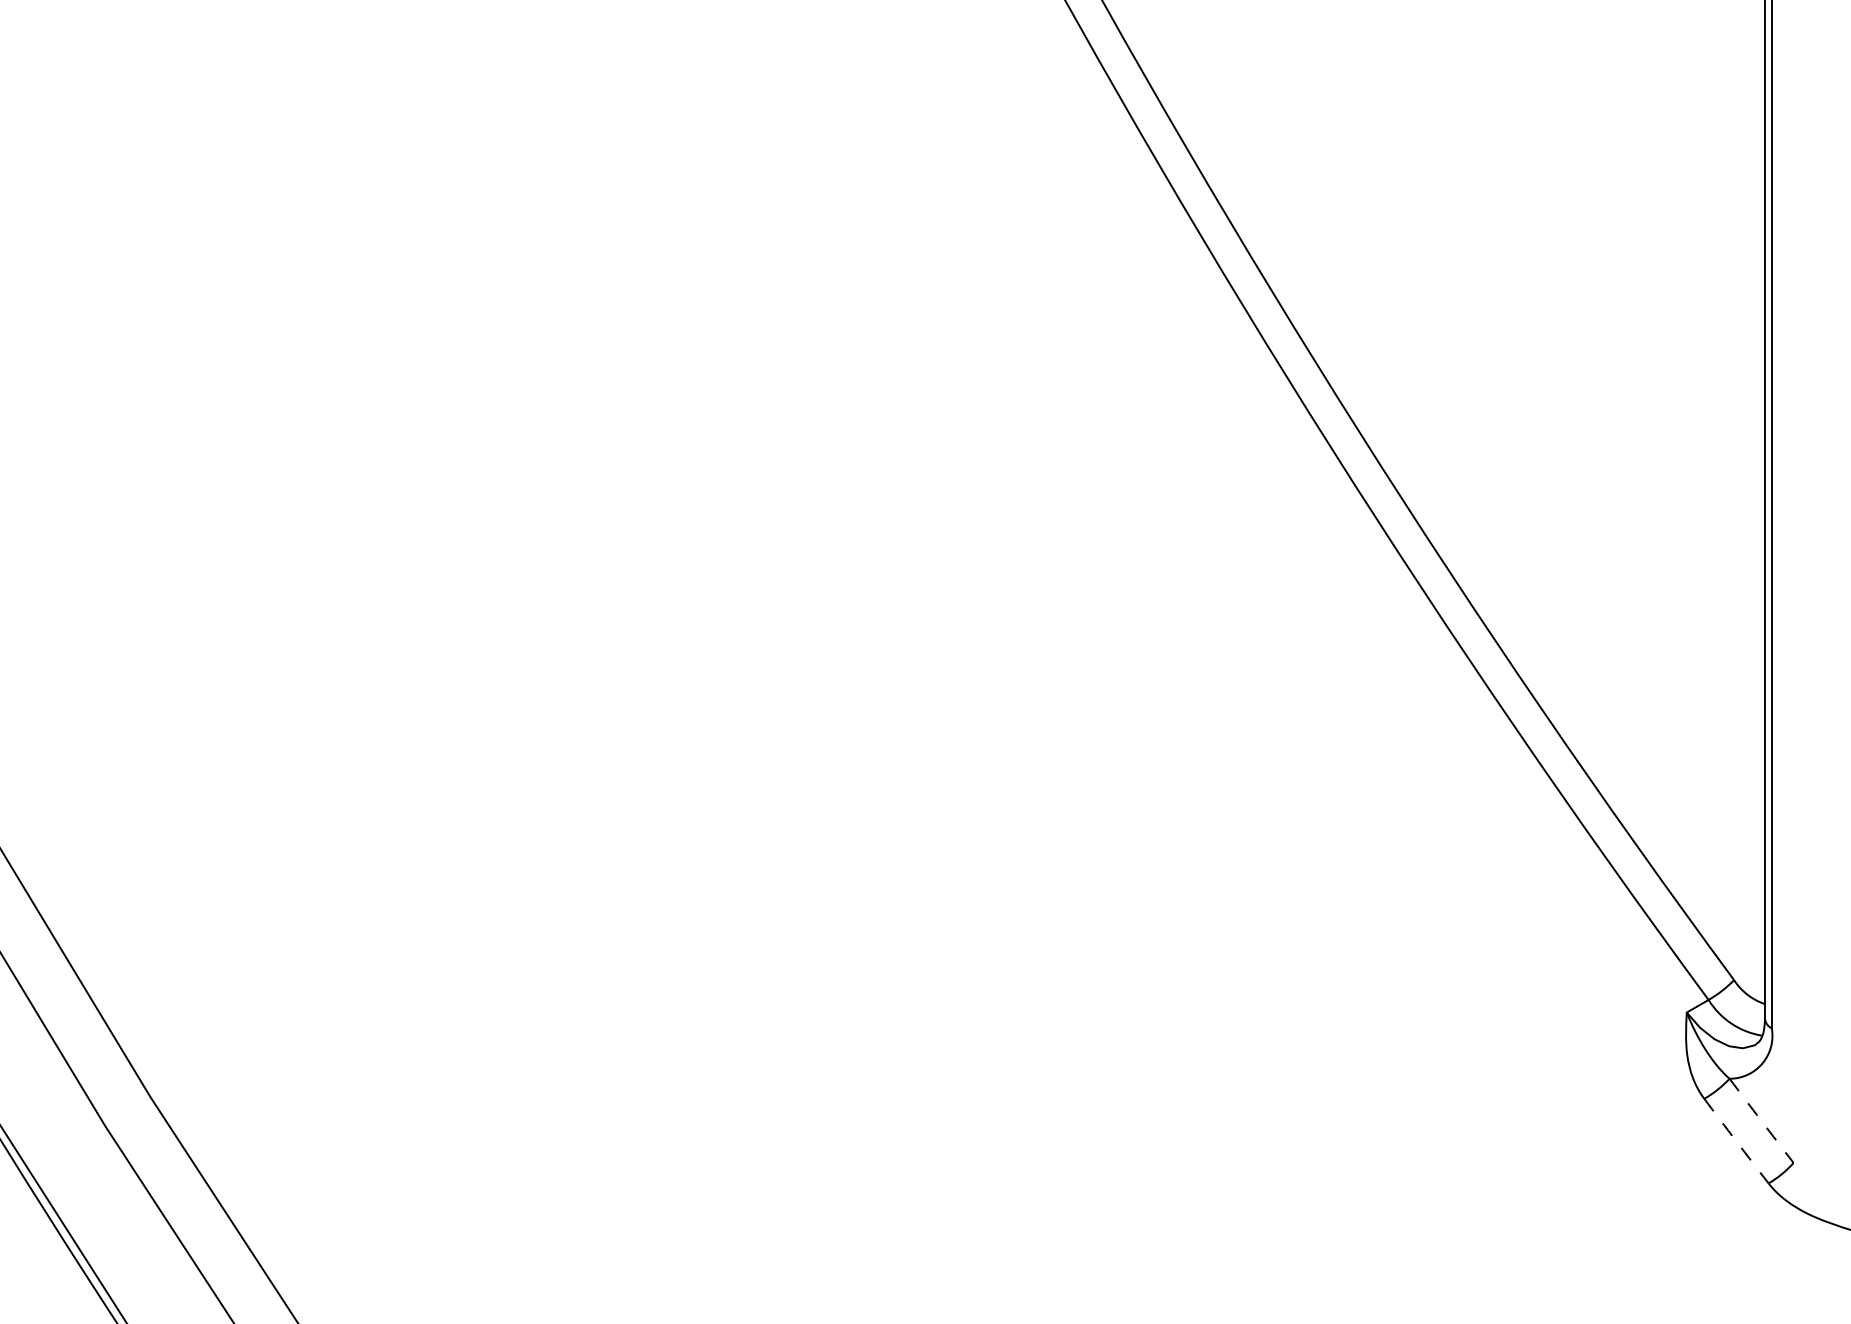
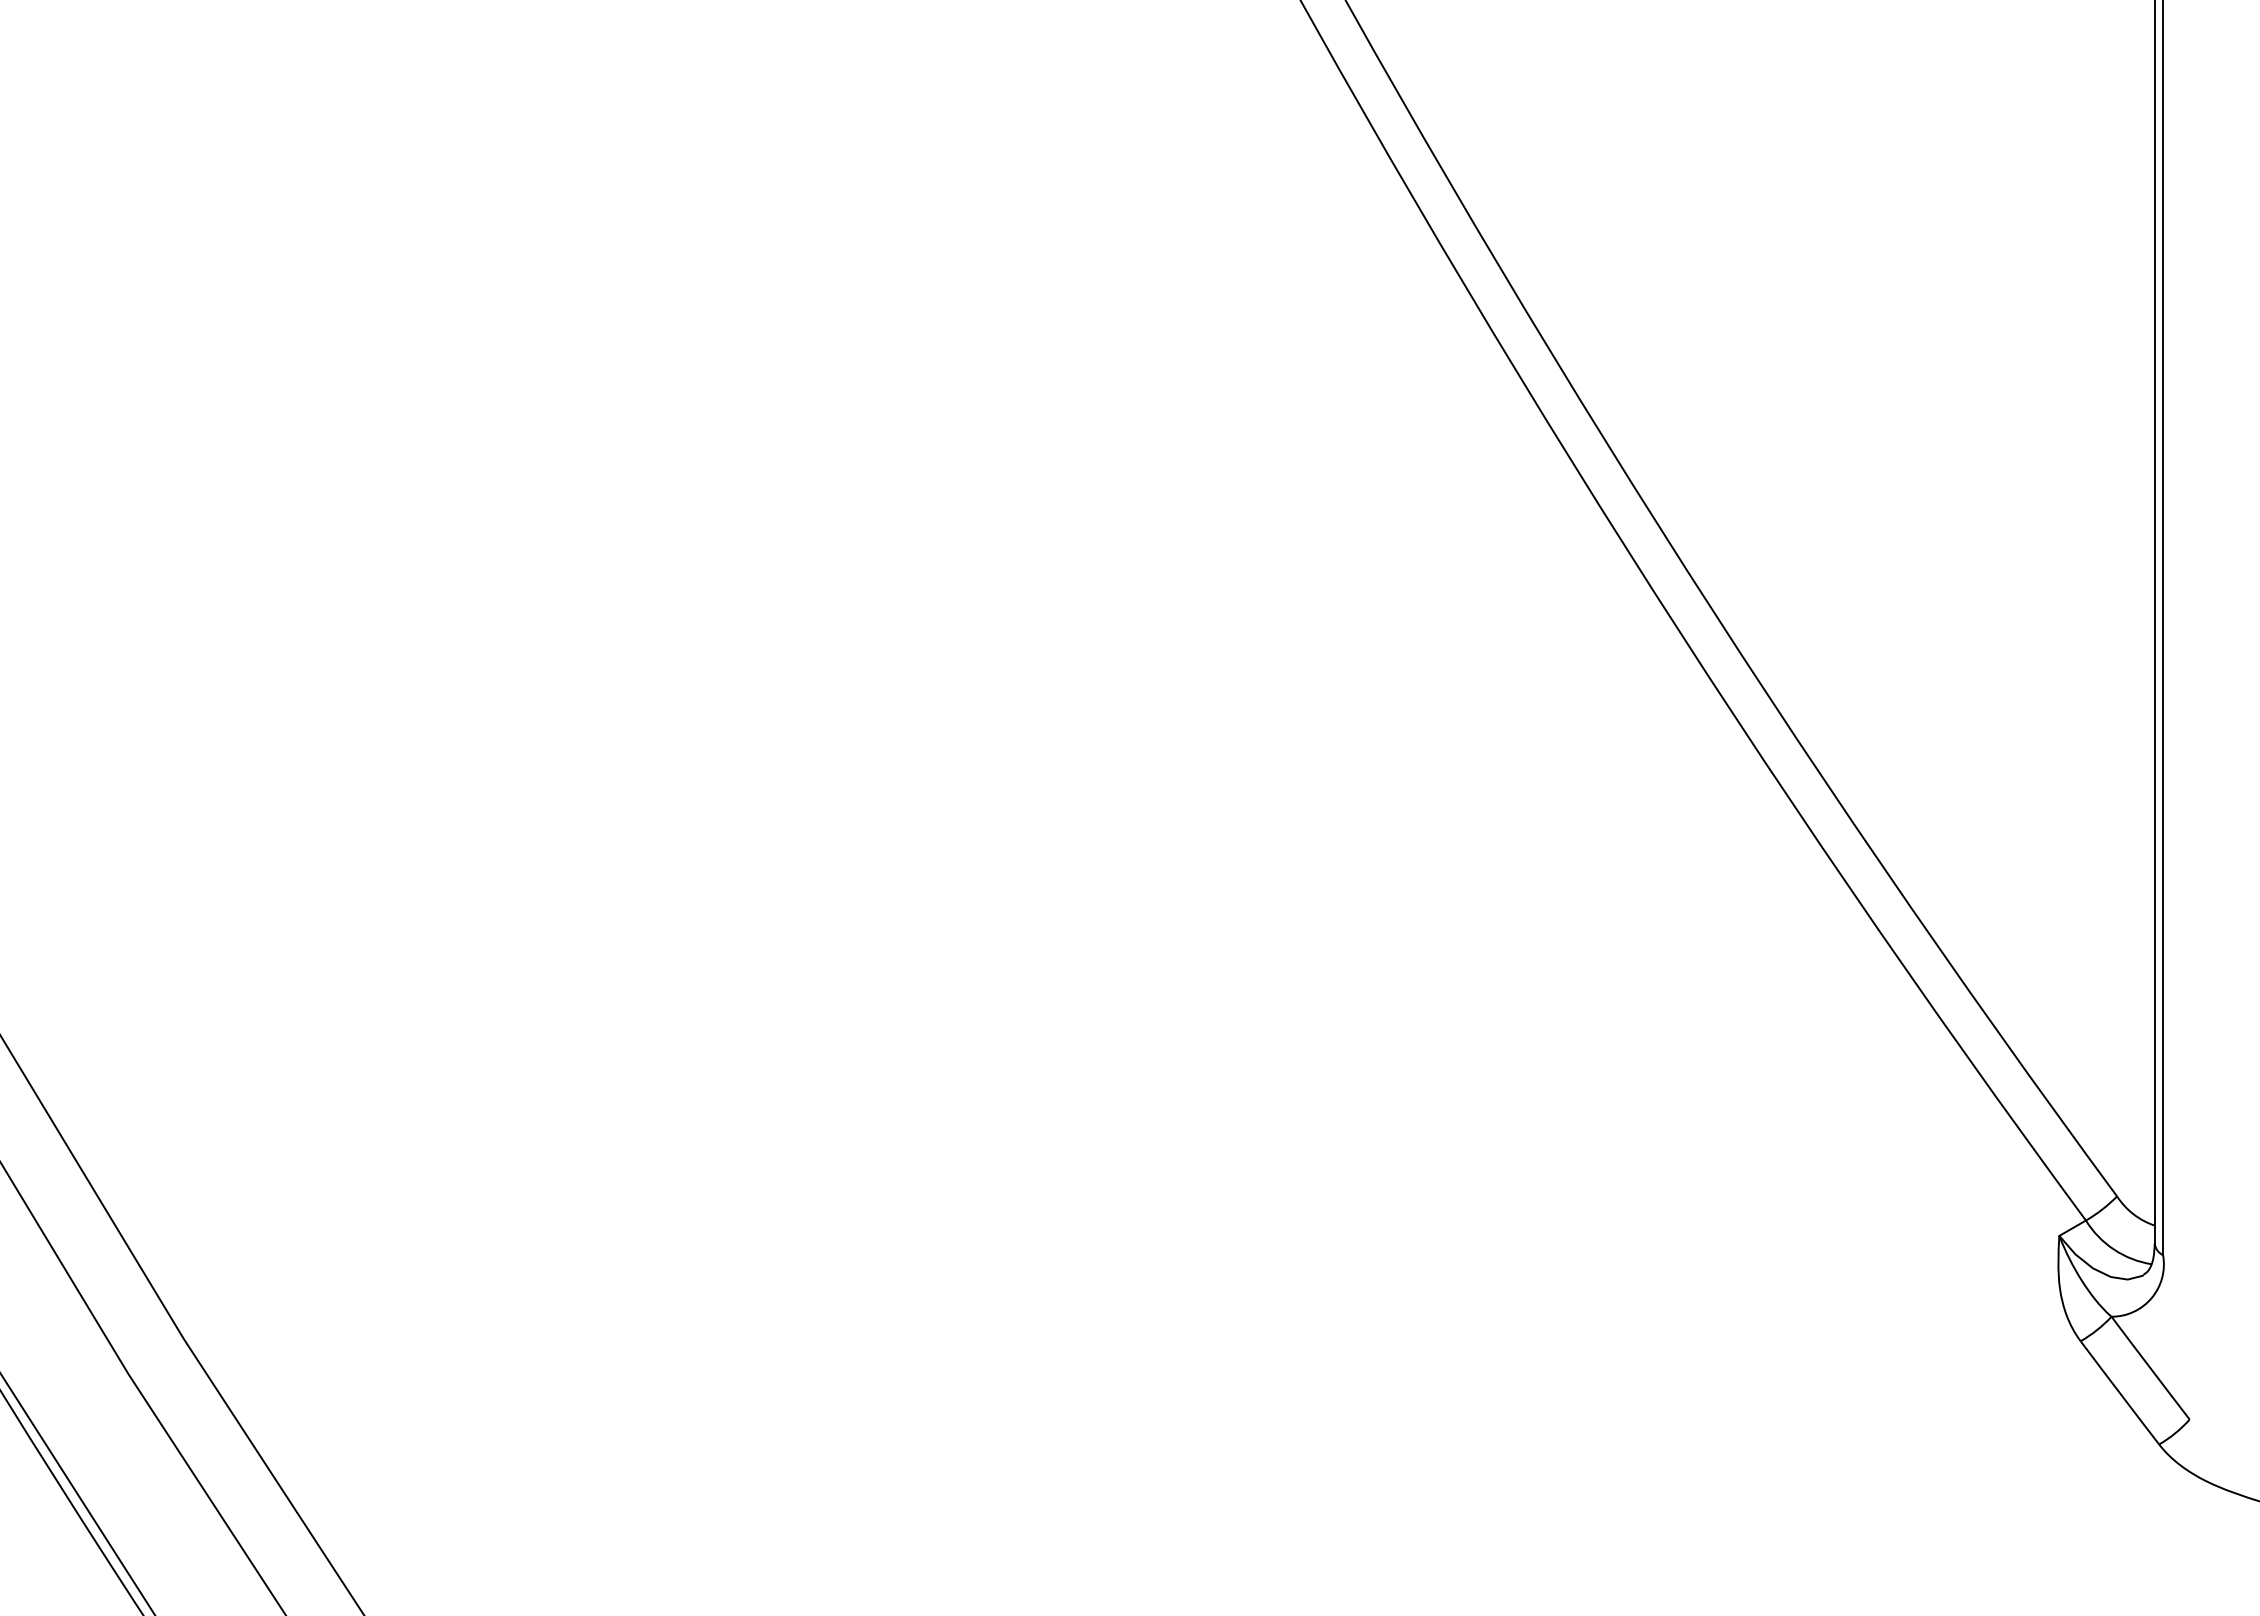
arc: (1761, 1121) -> (2150, 1368), dashed -> solid
arc: (1736, 1140) -> (2119, 1392), dashed -> solid

